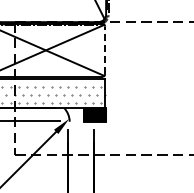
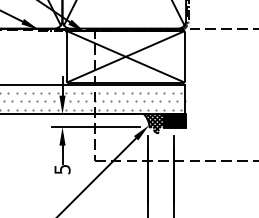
line: (105, 50) -> (185, 56), dashed -> solid
hatch: (74, 117) -> (154, 123), added

